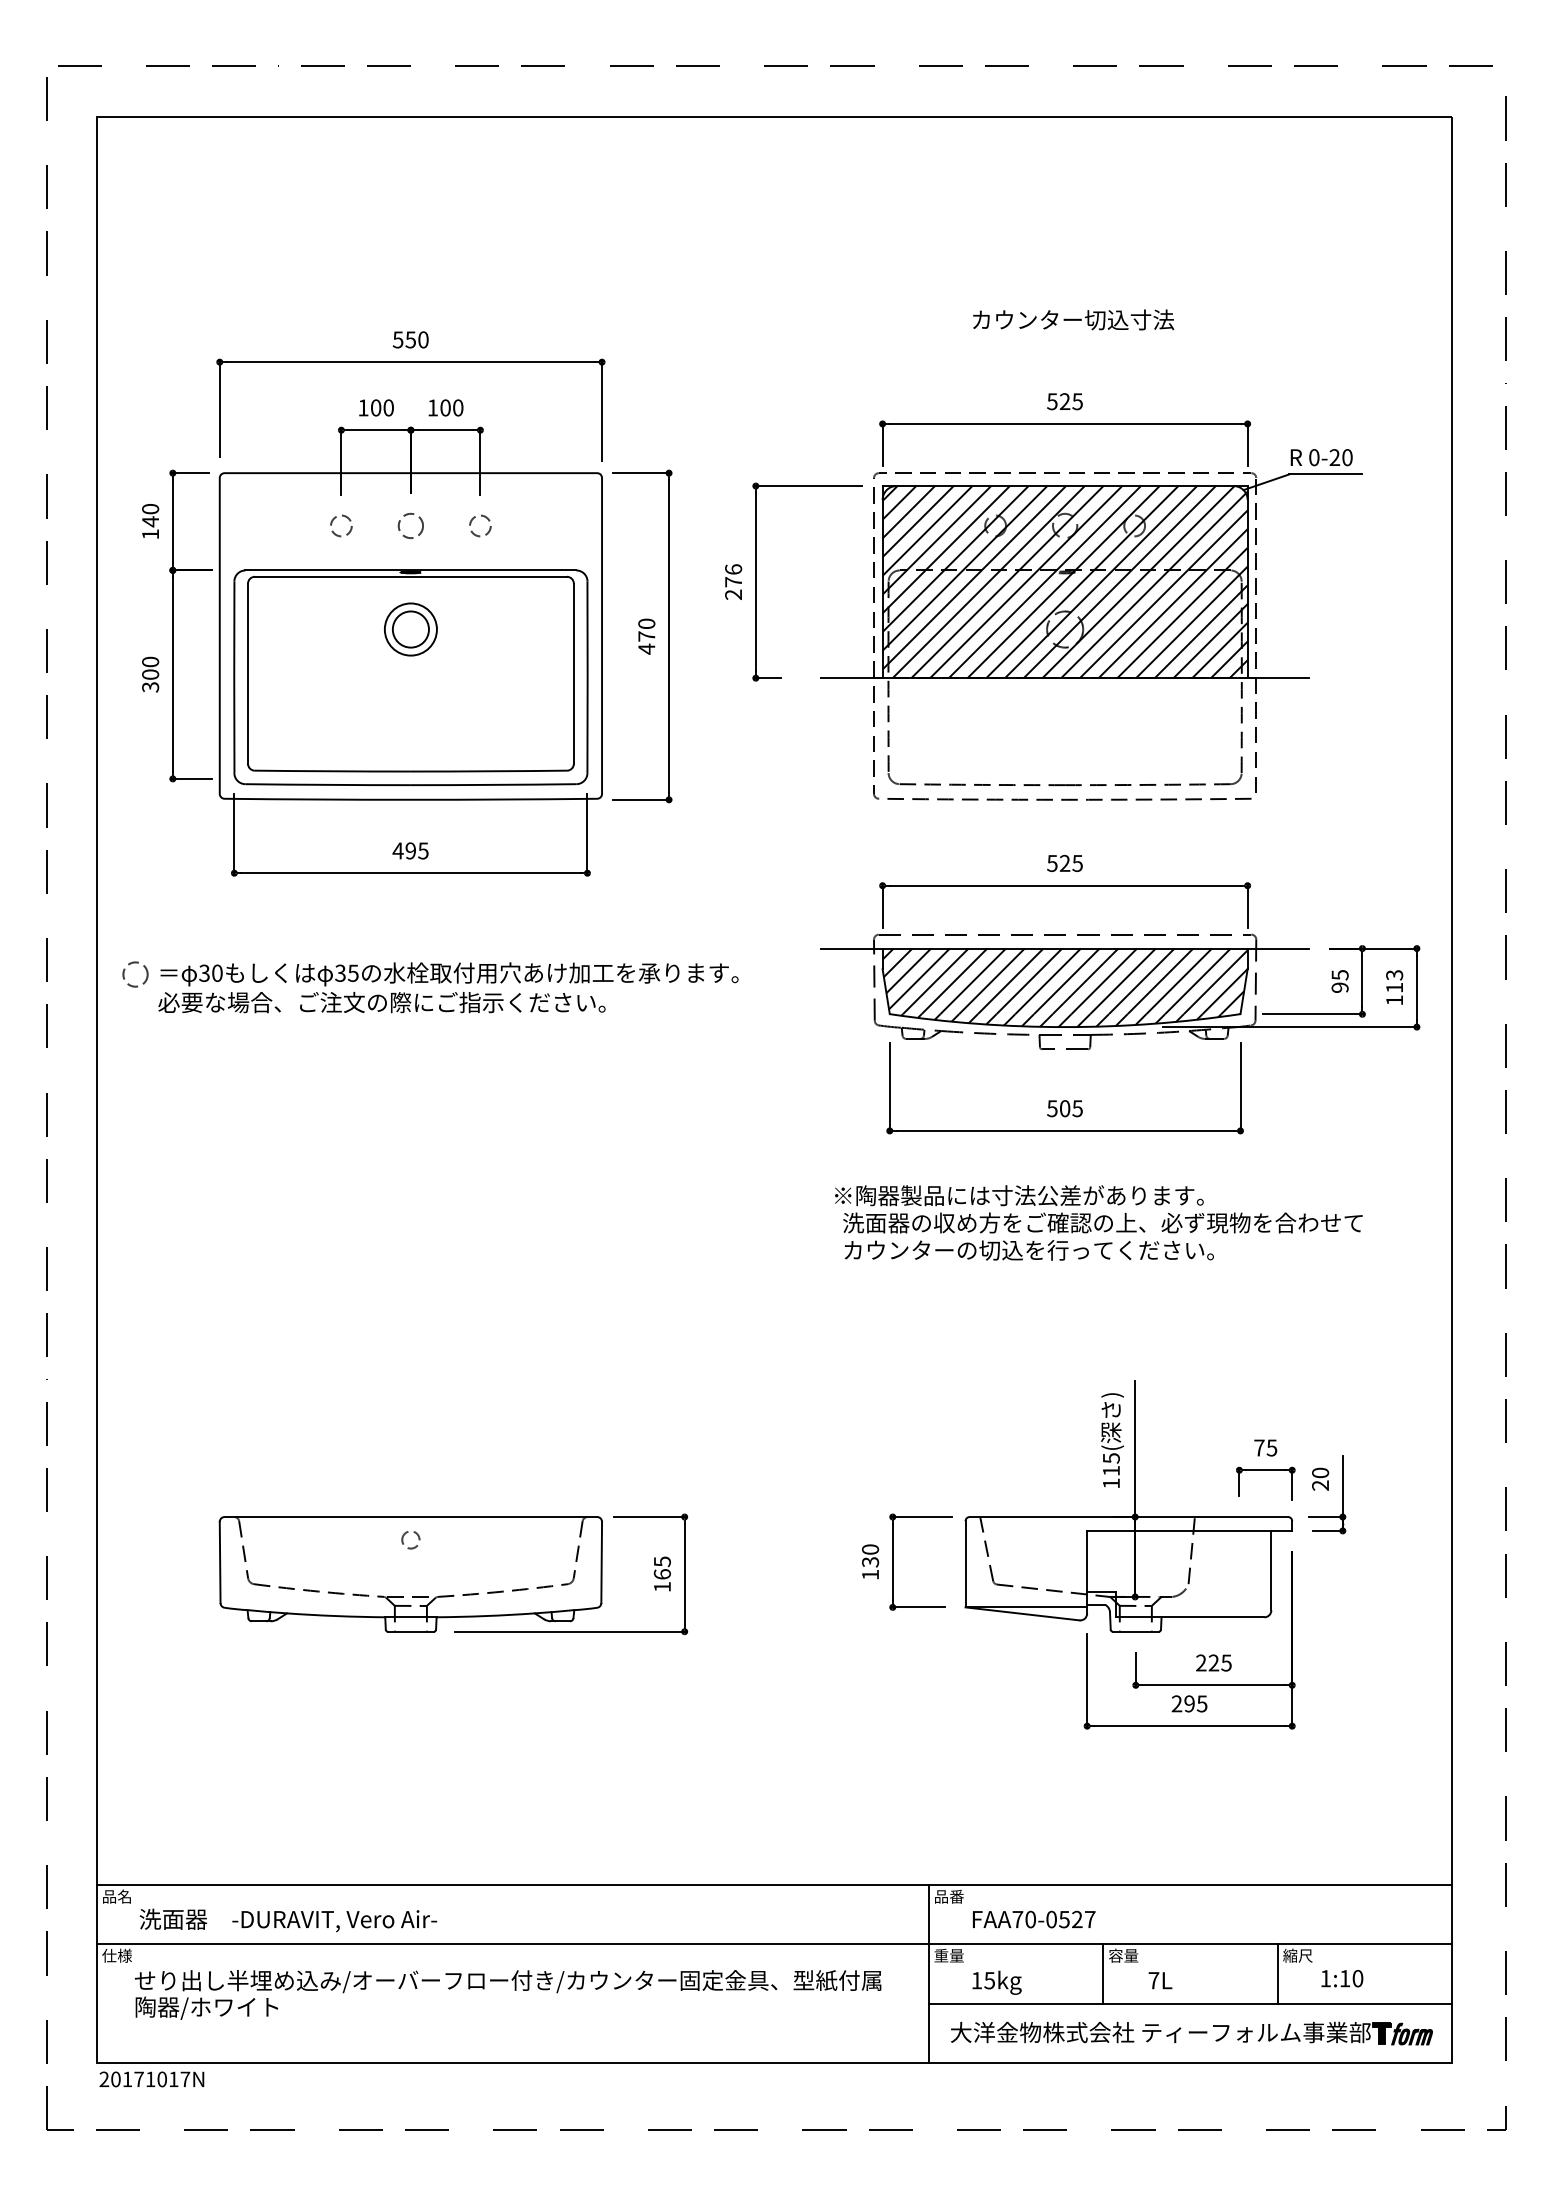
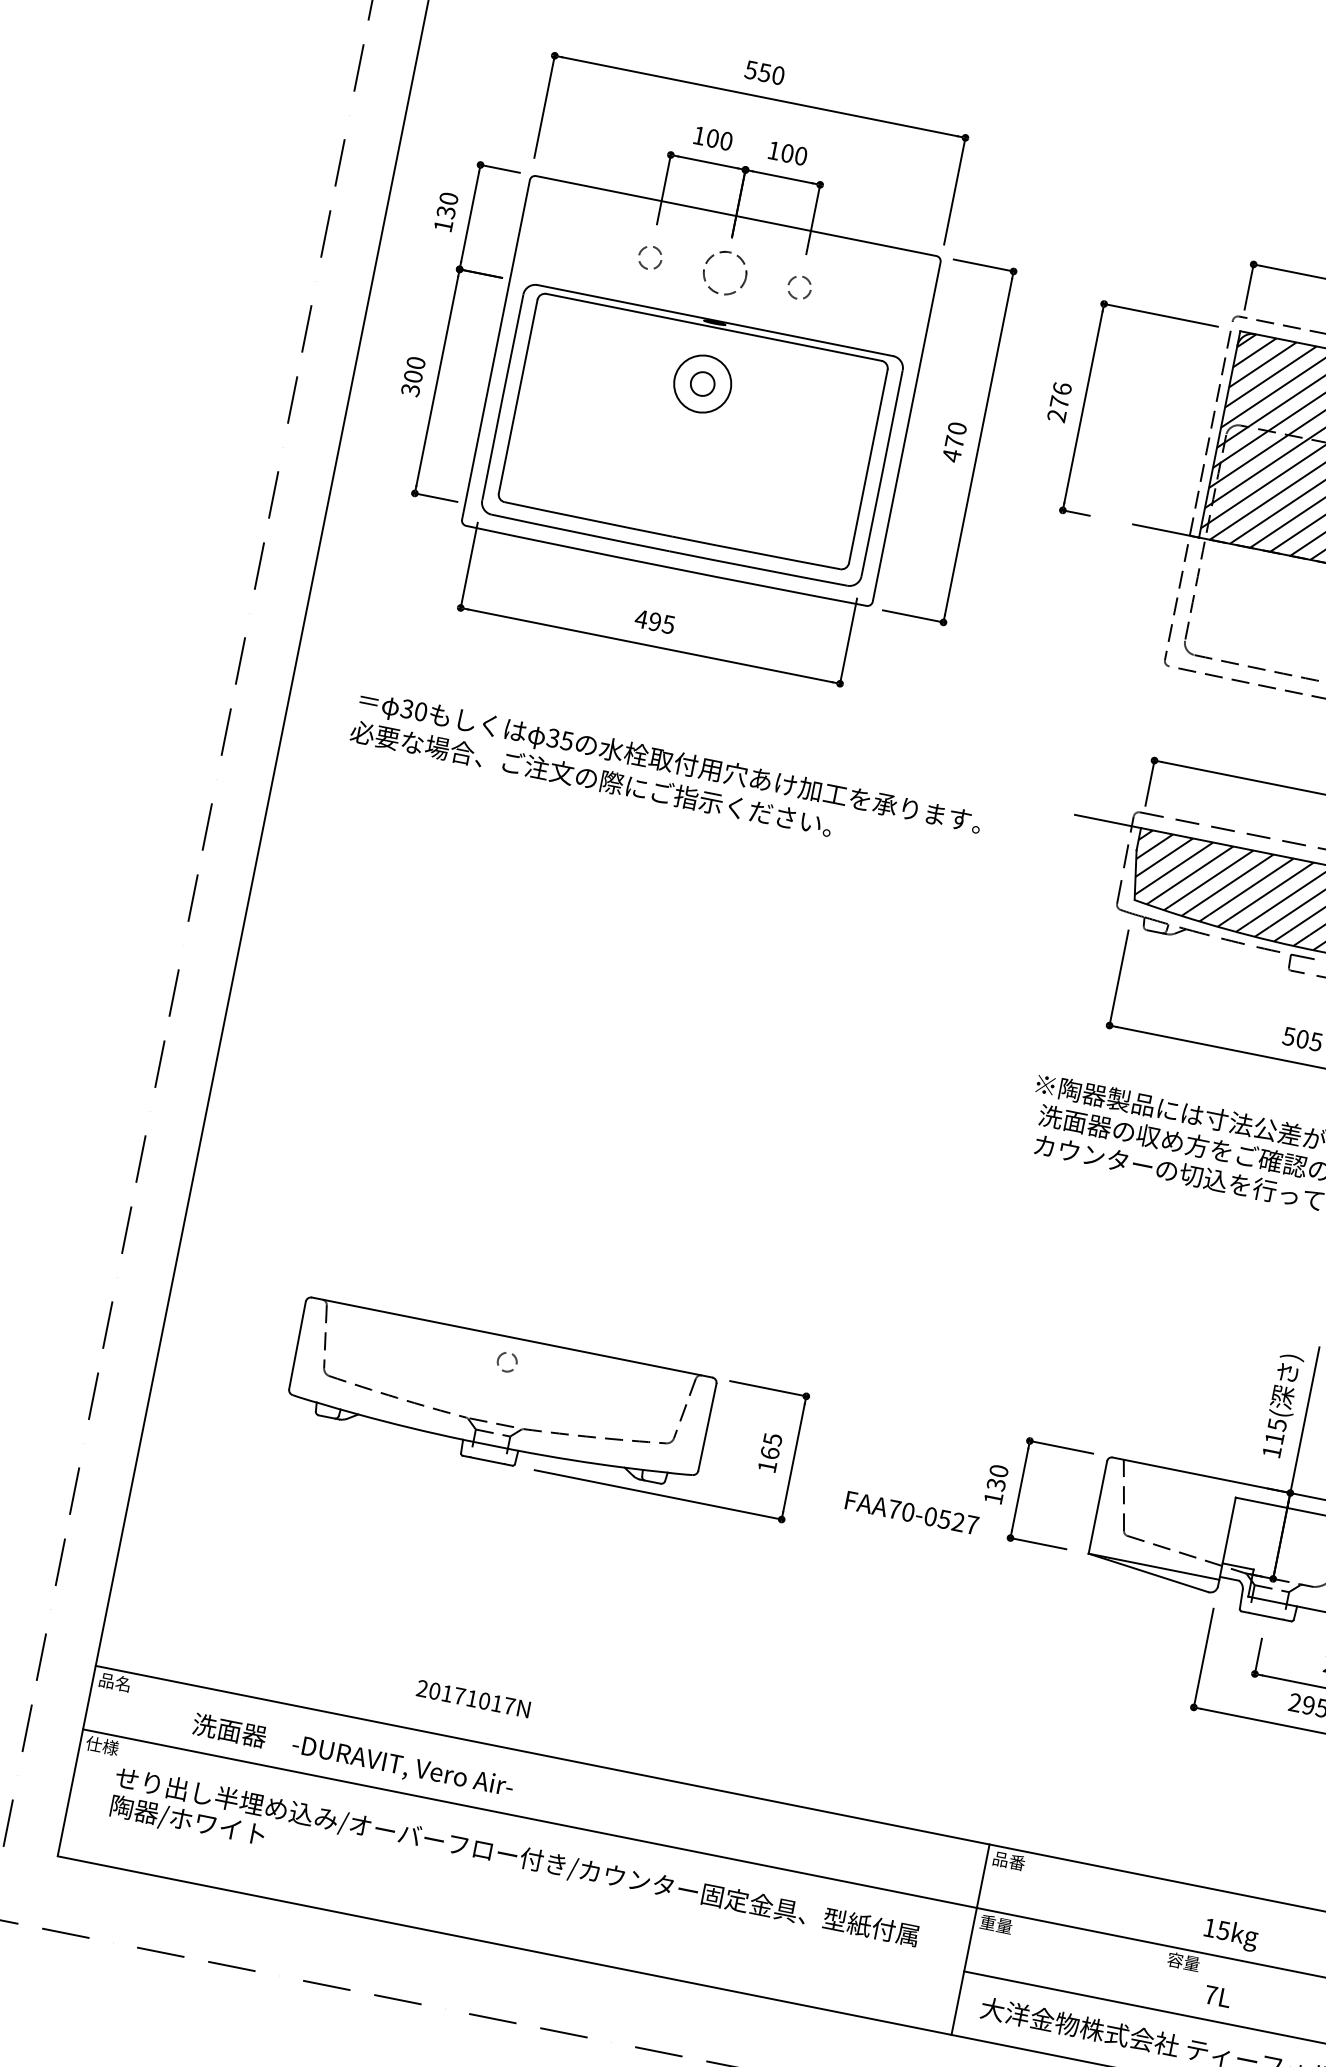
text: (150, 521) -> (446, 212), 140 -> 130
circle: (410, 525) -> (724, 272), size x1.6
circle: (410, 629) -> (702, 383), size x0.6
circle: (135, 974) -> (332, 695), removed
text: (1034, 1919) -> (912, 1513), moved
text: (288, 1920) -> (353, 1756), moved
line: (1103, 1973) -> (1158, 1976), removed
text: (996, 1982) -> (1230, 1934), moved
text: (151, 2079) -> (473, 1698), moved

